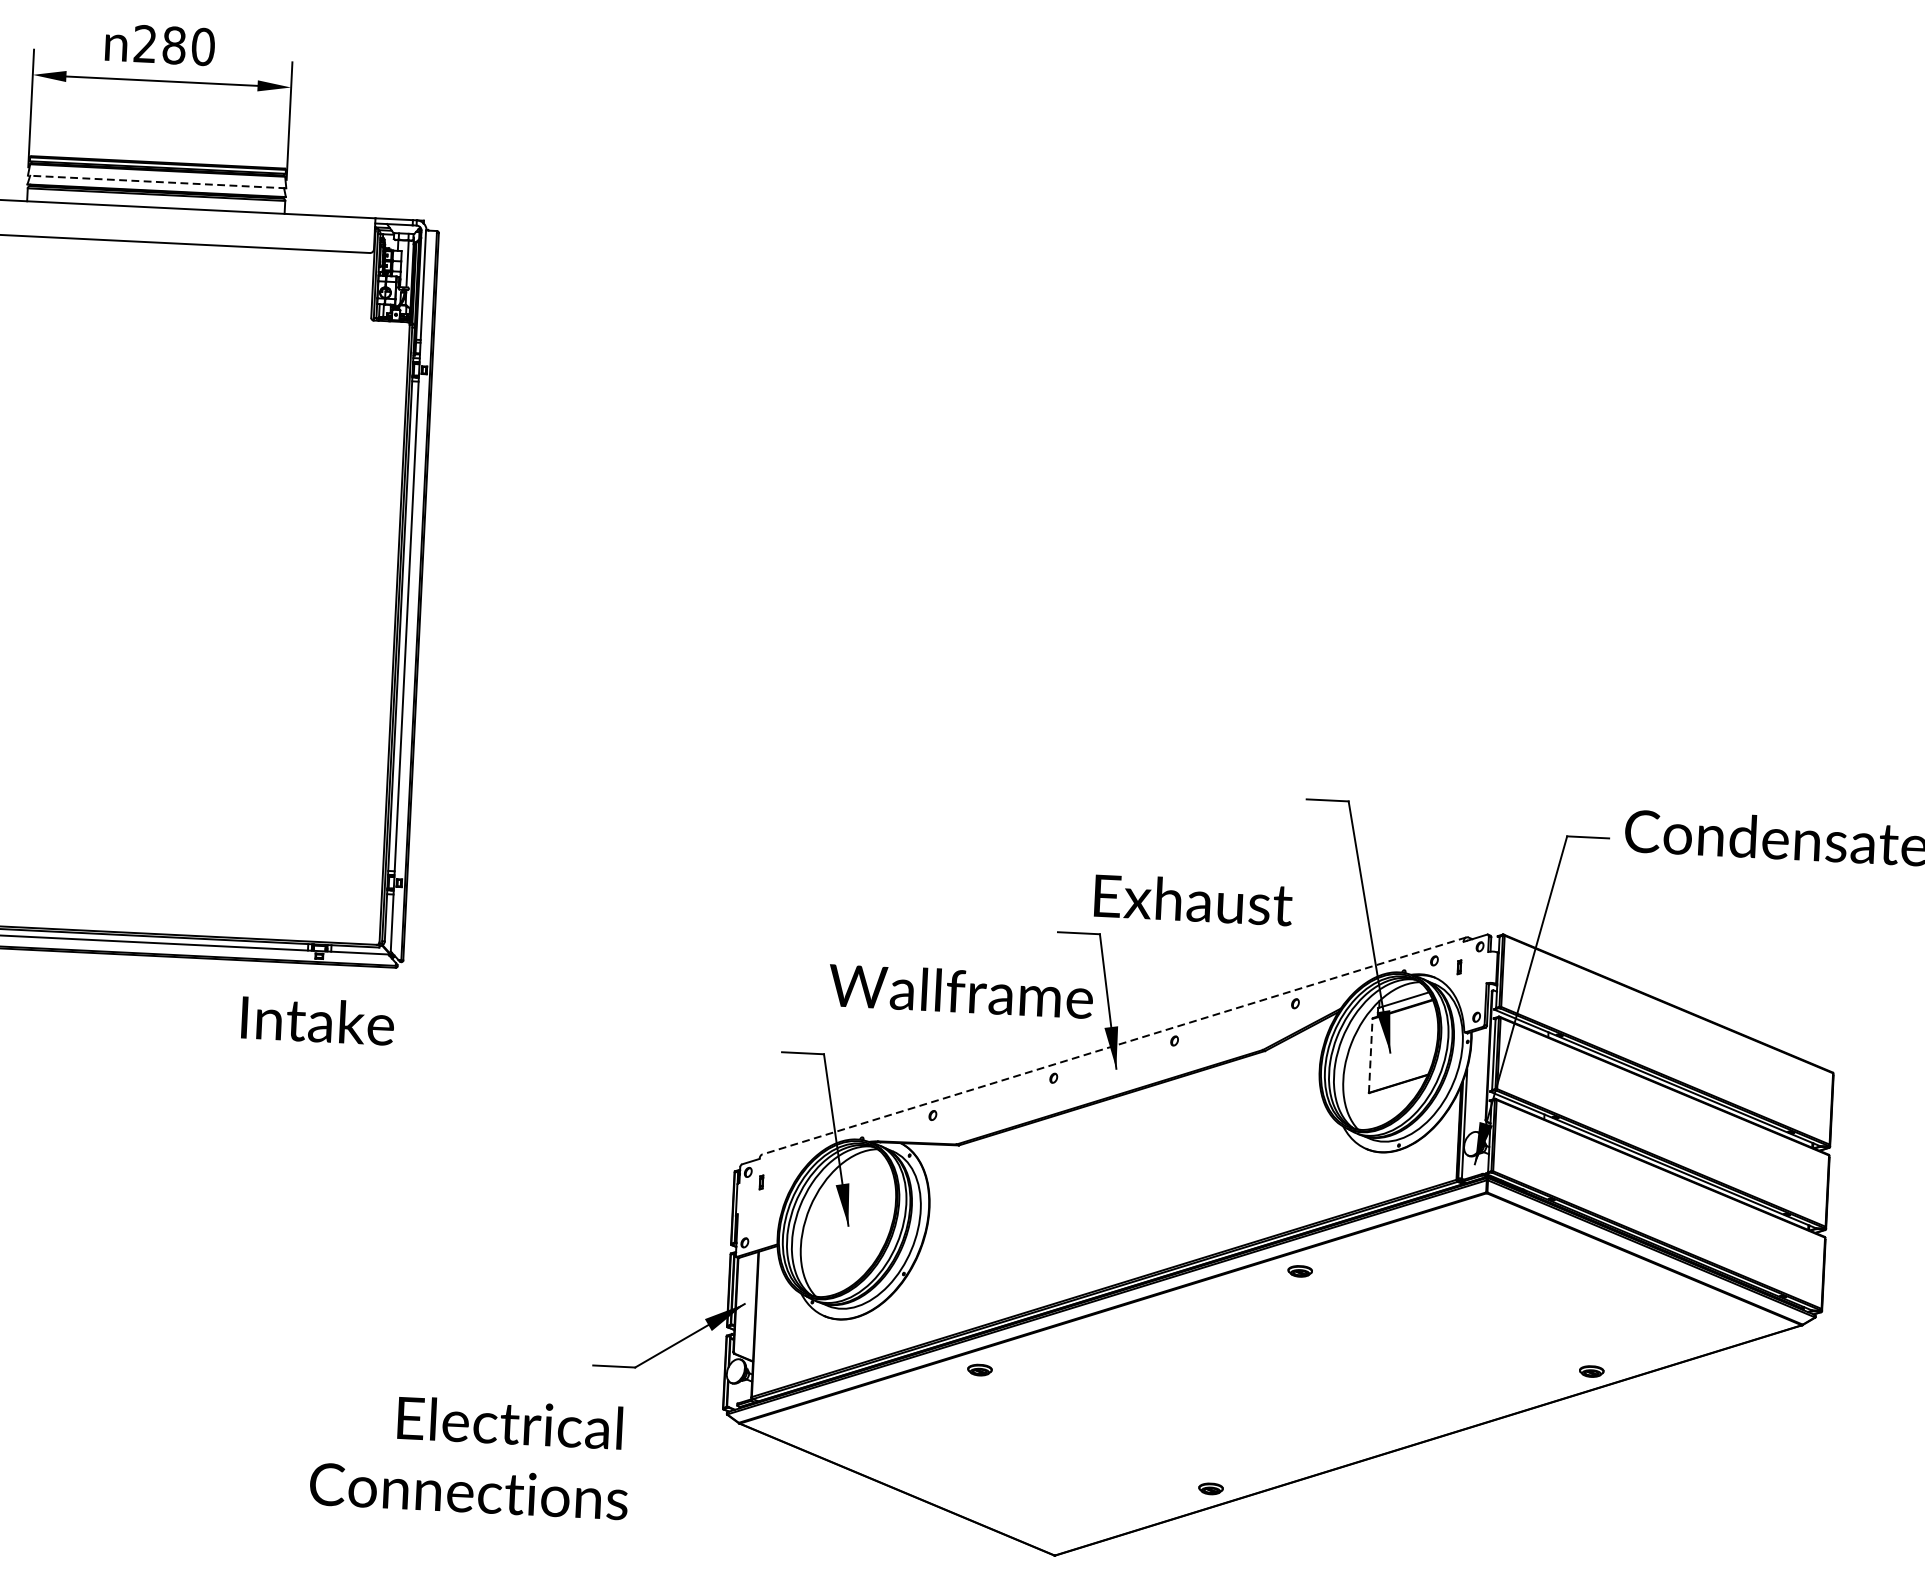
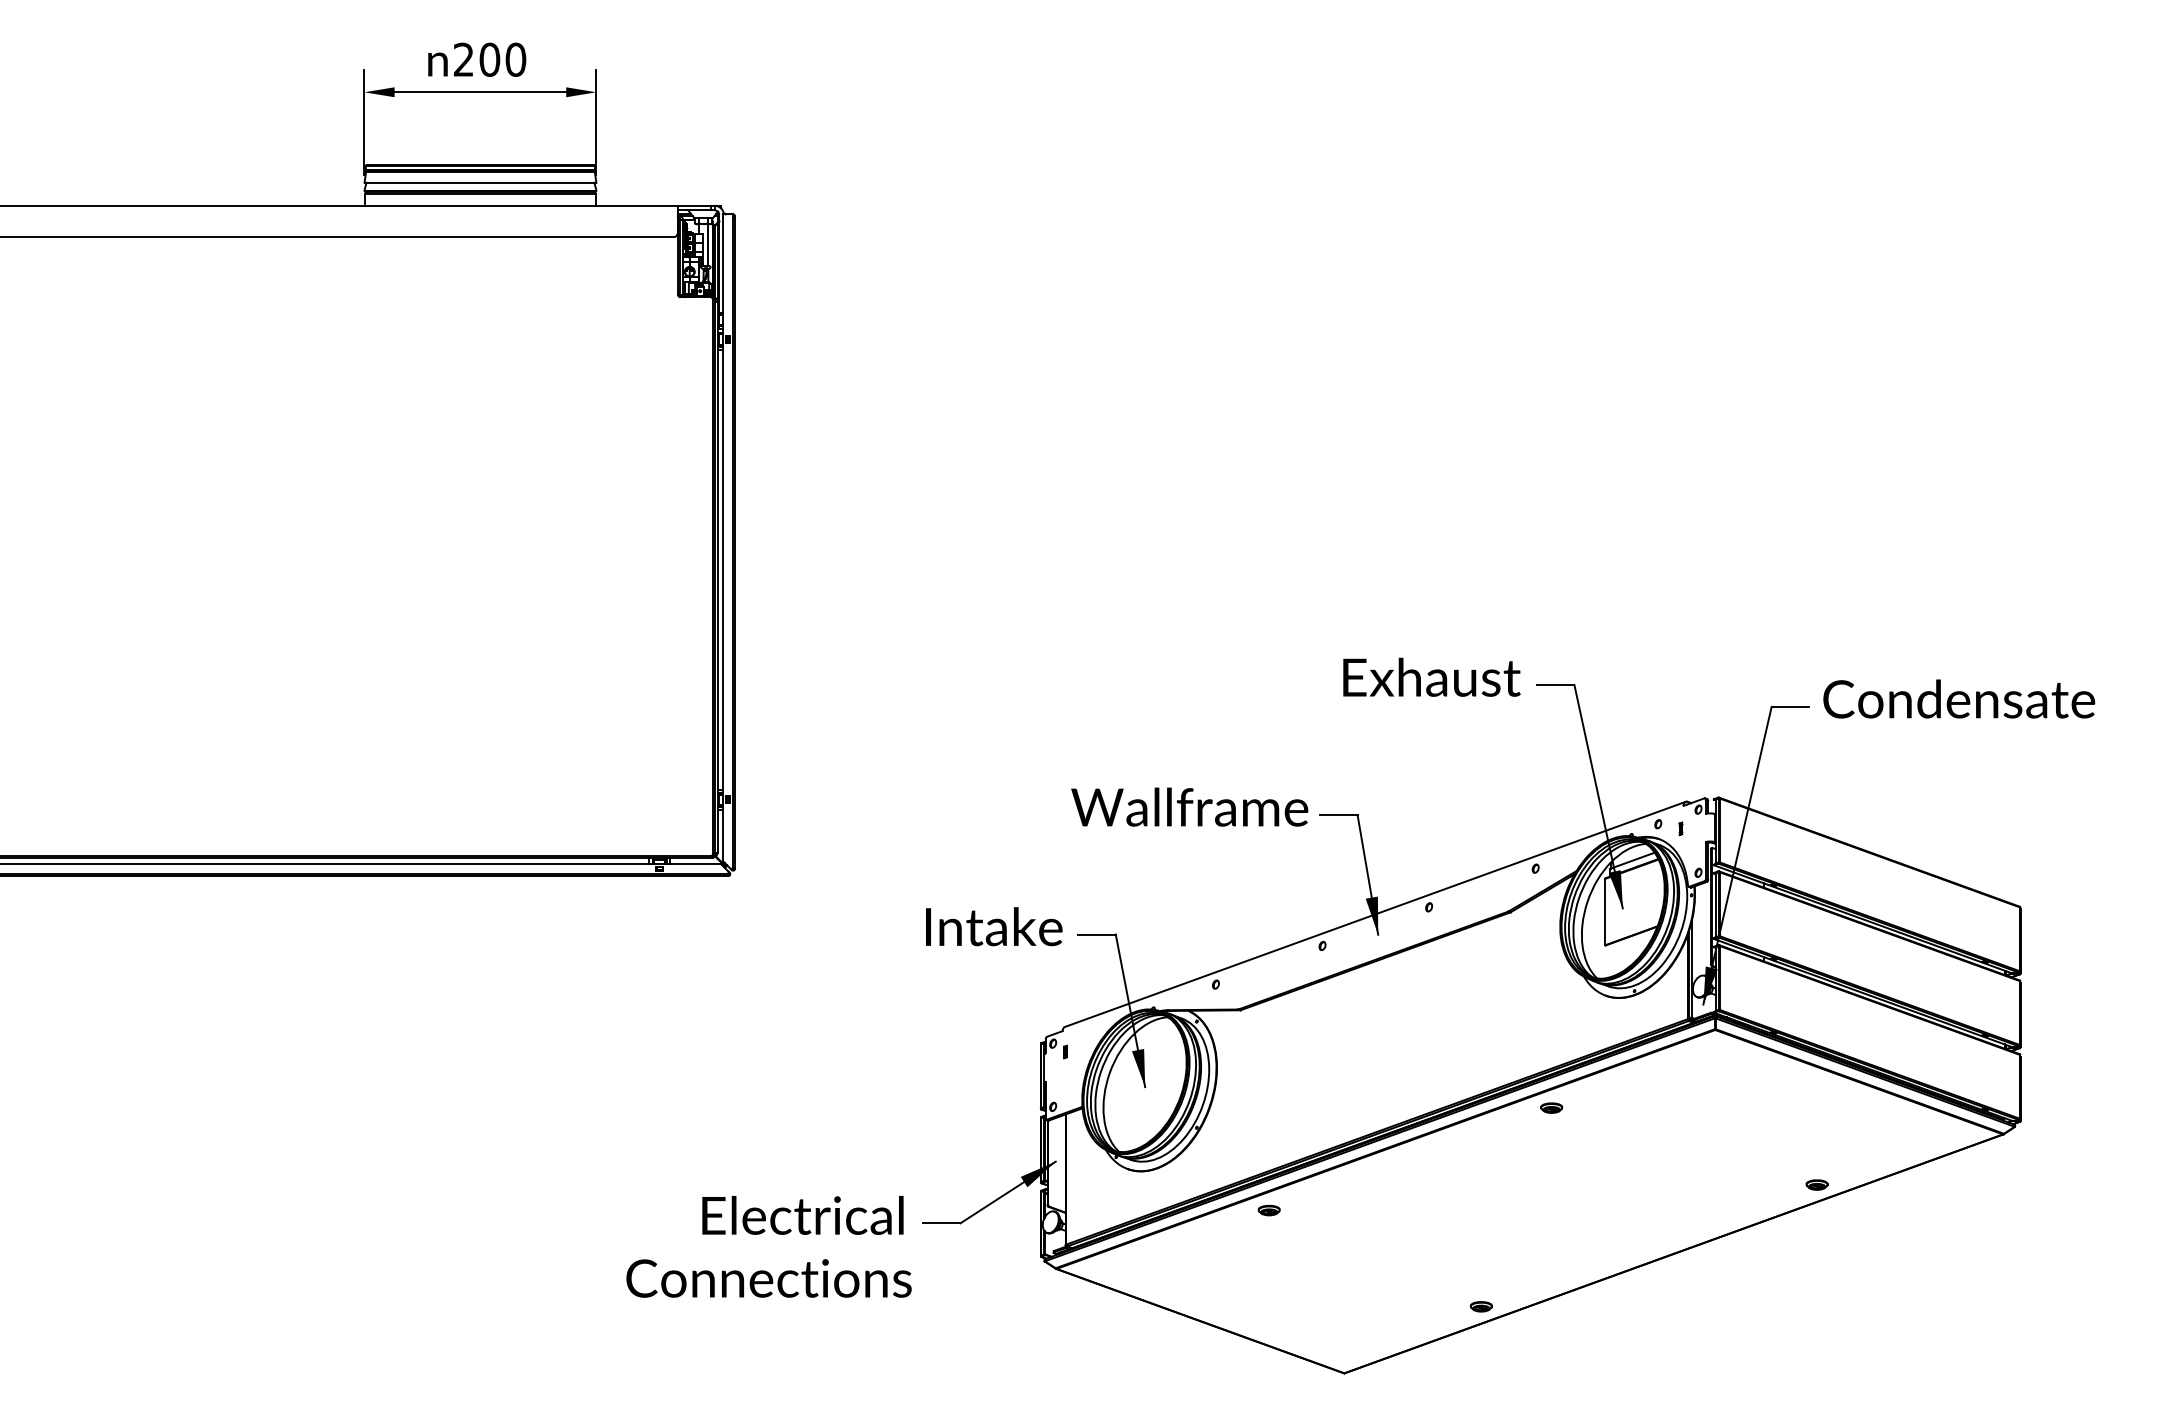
text: (173, 45) -> (489, 59), 280 -> 200
line: (157, 181) -> (480, 182), dashed -> solid
text: (1193, 899) -> (1431, 676), moved
text: (960, 990) -> (1189, 806), moved
text: (318, 1020) -> (994, 926), moved
line: (1113, 1046) -> (1374, 914), dashed -> solid
line: (1370, 1055) -> (1605, 911), dashed -> solid
text: (470, 1455) -> (768, 1246), moved

